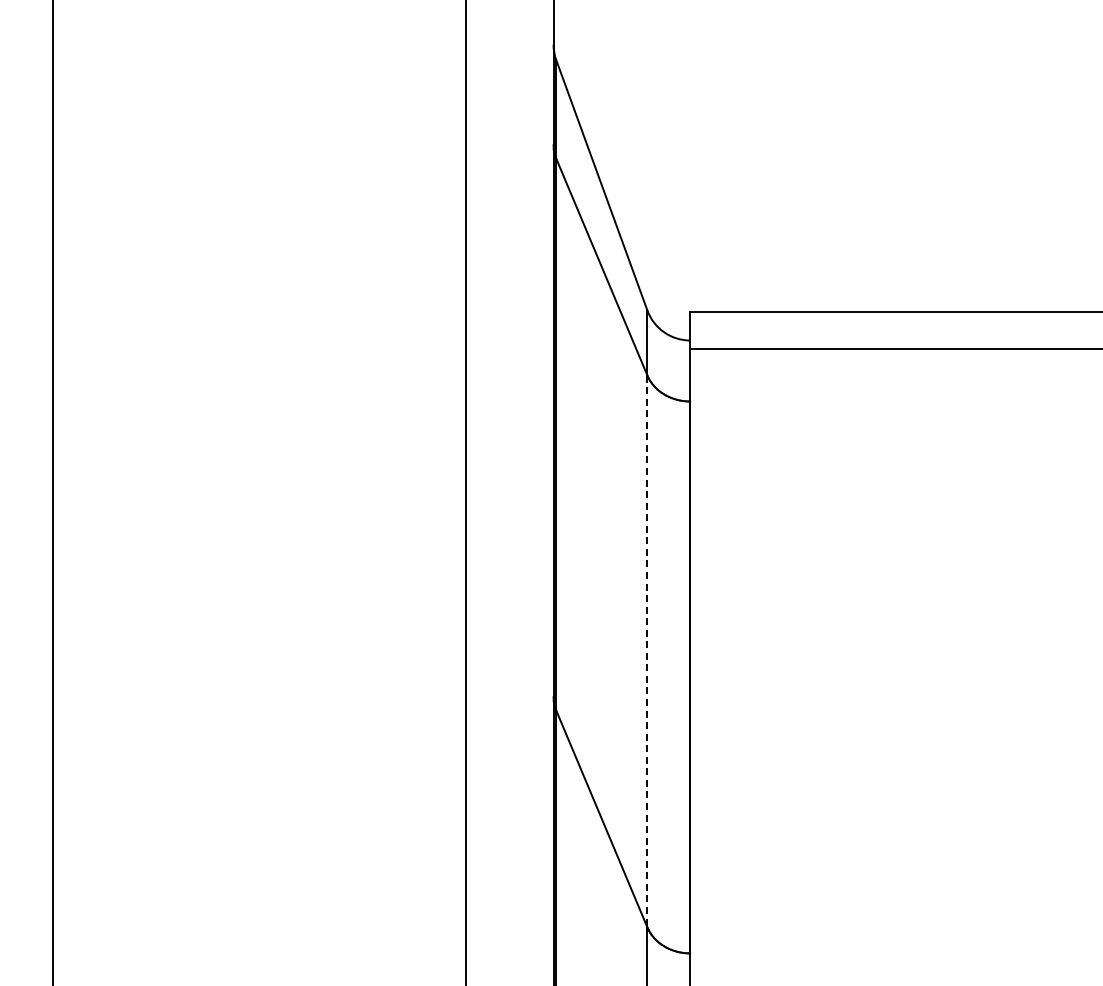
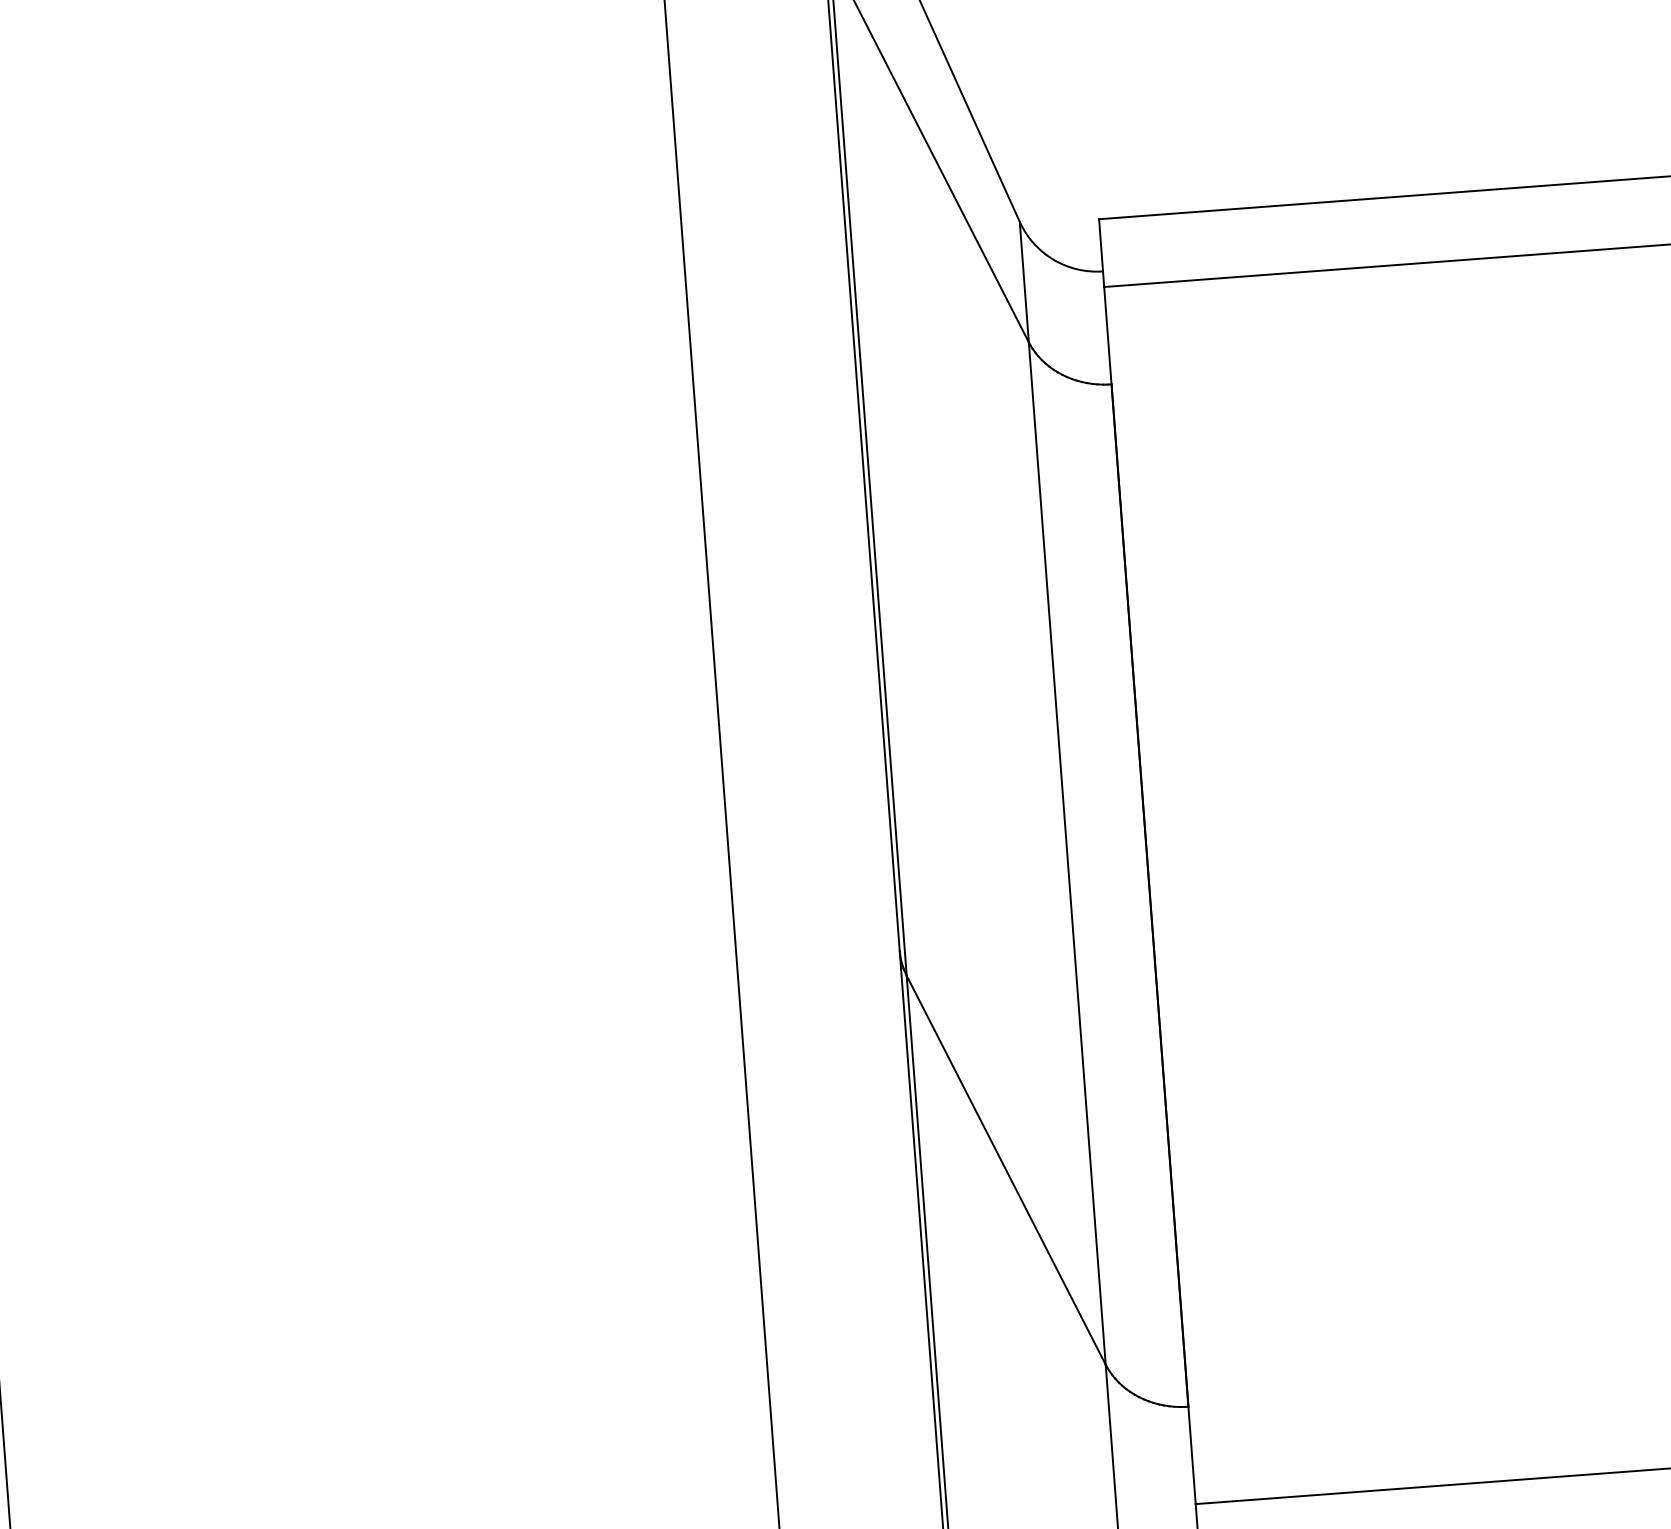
line: (647, 651) -> (1067, 853), dashed -> solid

